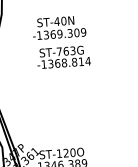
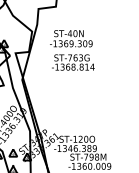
text: (61, 42) -> (72, 50), moved

